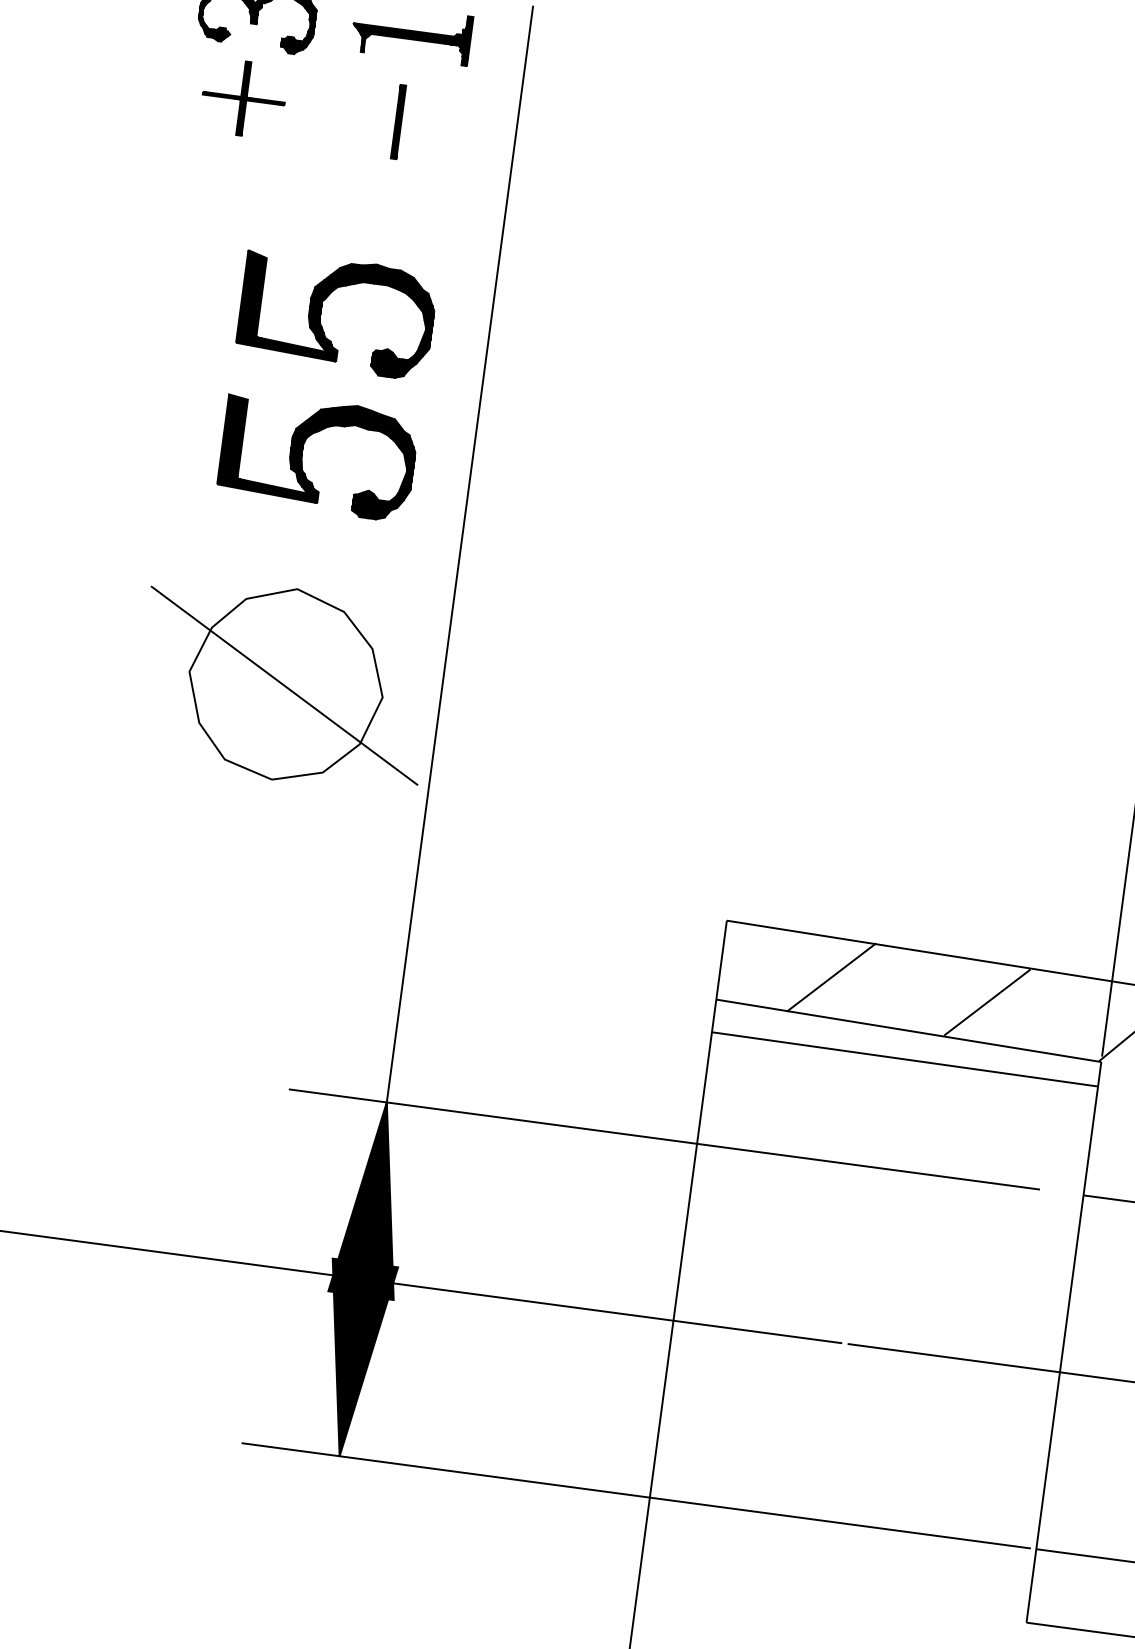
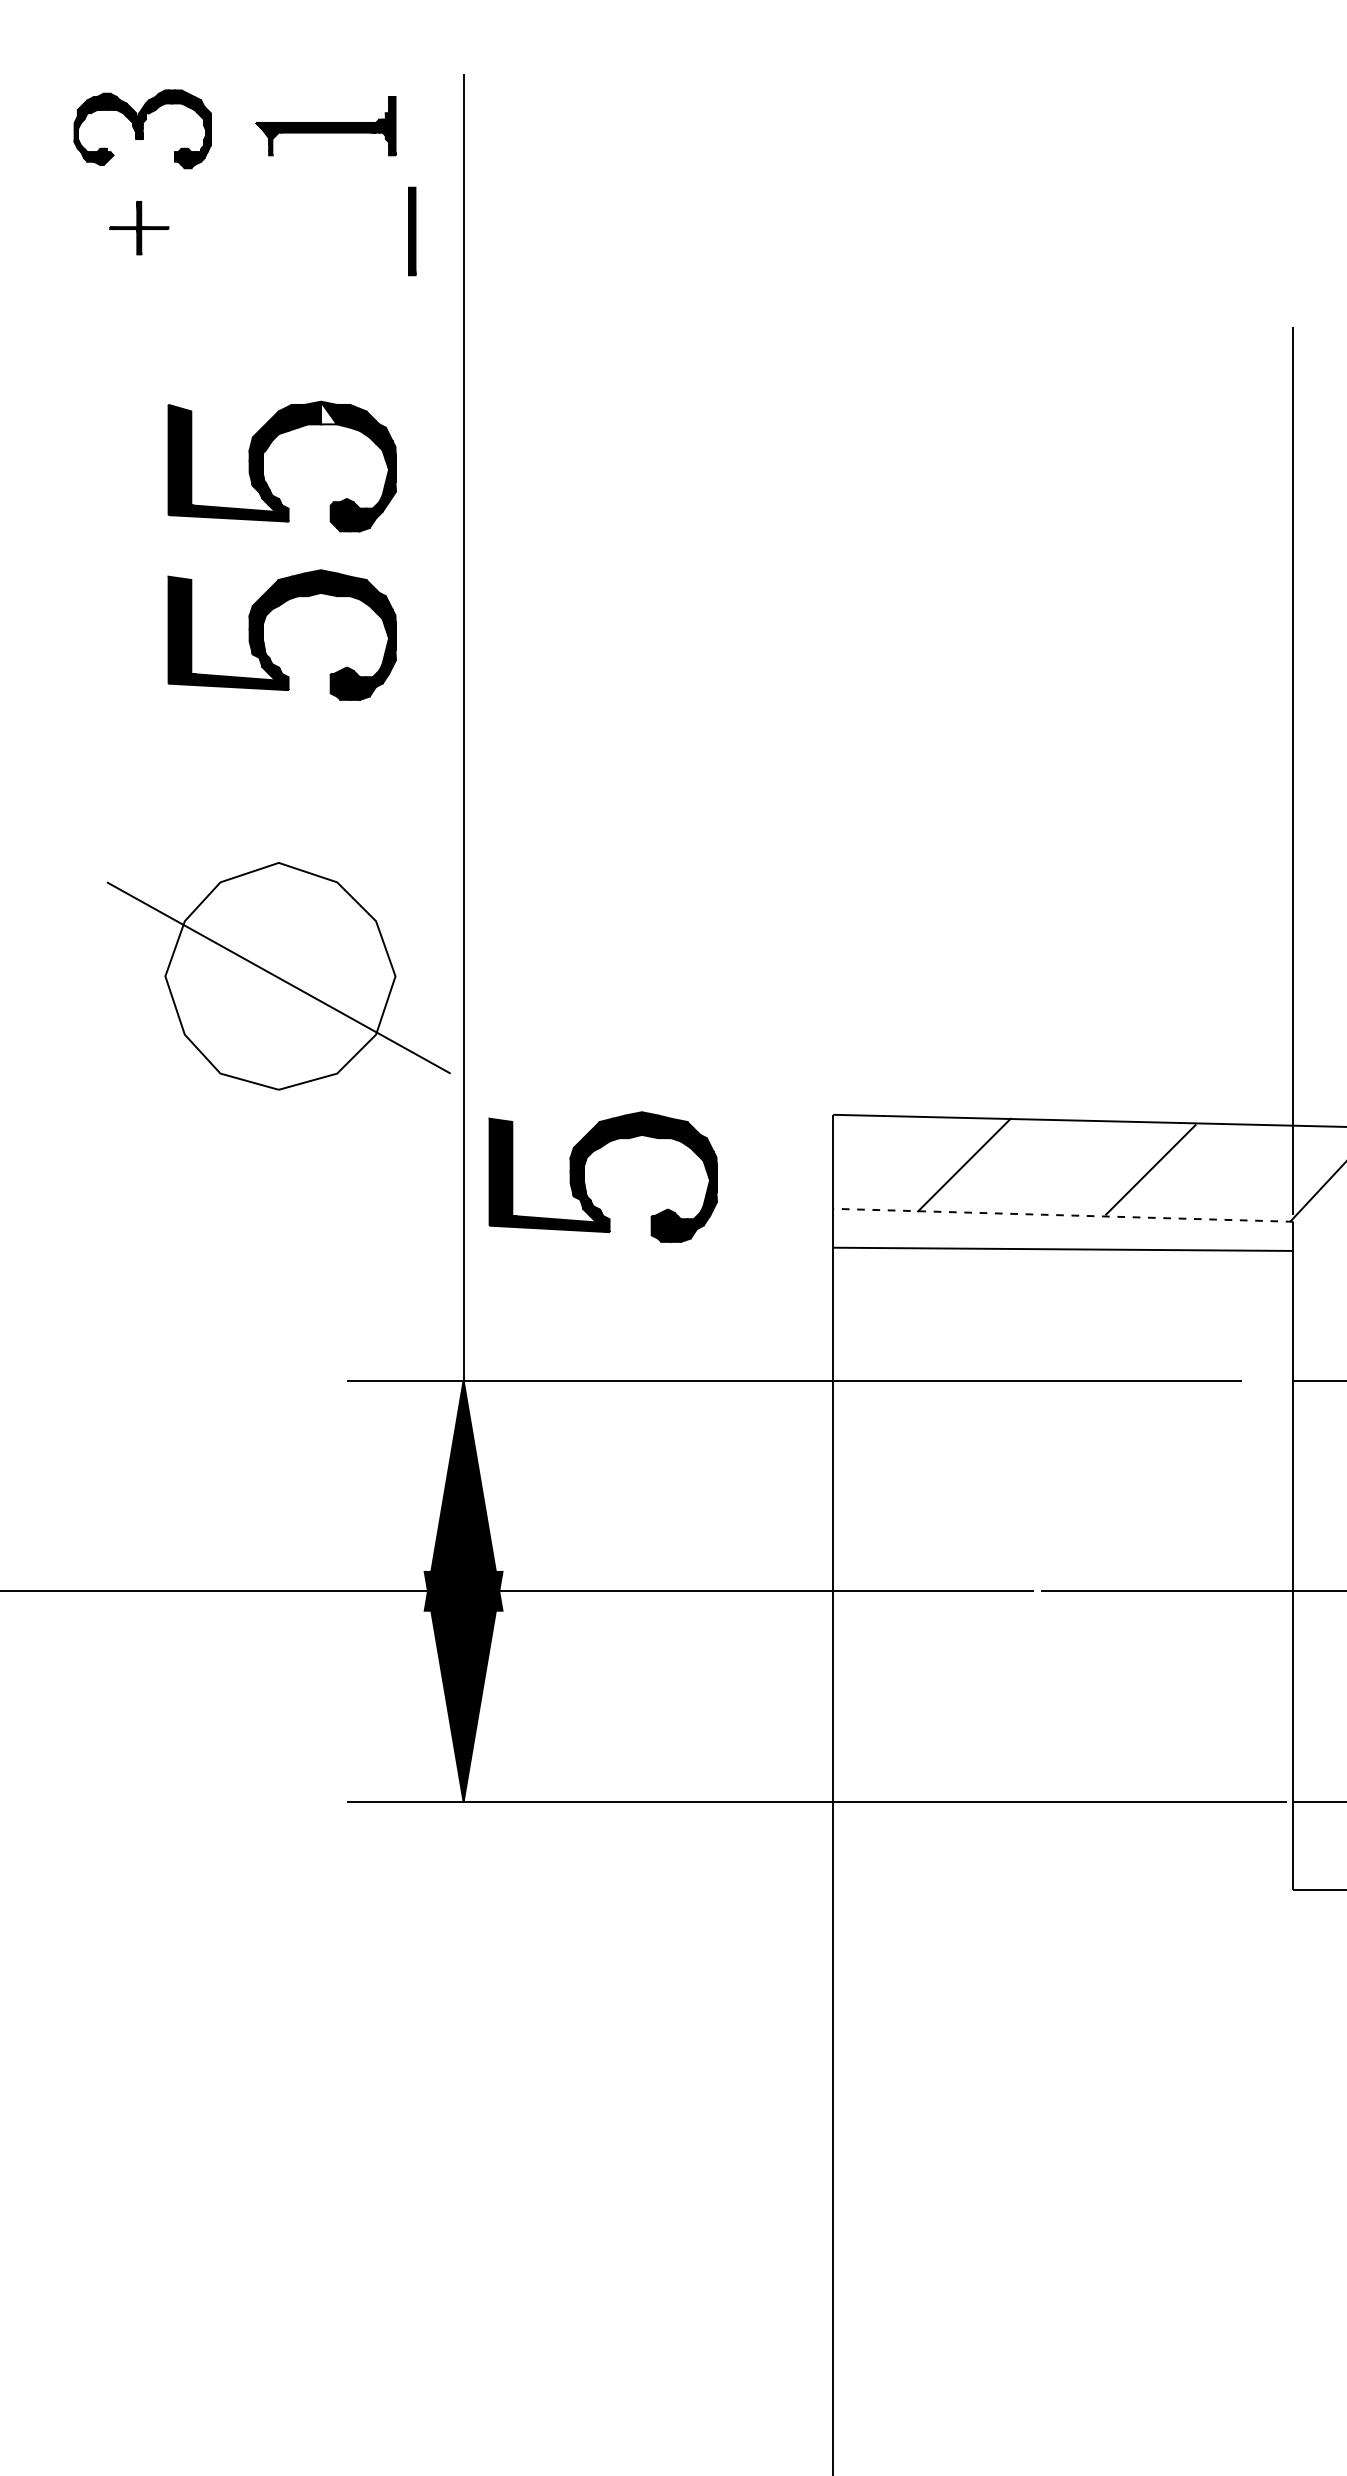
part: (243, 97) -> (138, 227), size x0.6
part: (398, 122) -> (412, 231), moved
fill: (381, 274) -> (328, 412), removed
part: (284, 684) -> (278, 976), moved
part: (511, 944) -> (584, 1176), added
line: (908, 1030) -> (1062, 1215), solid -> dashed

